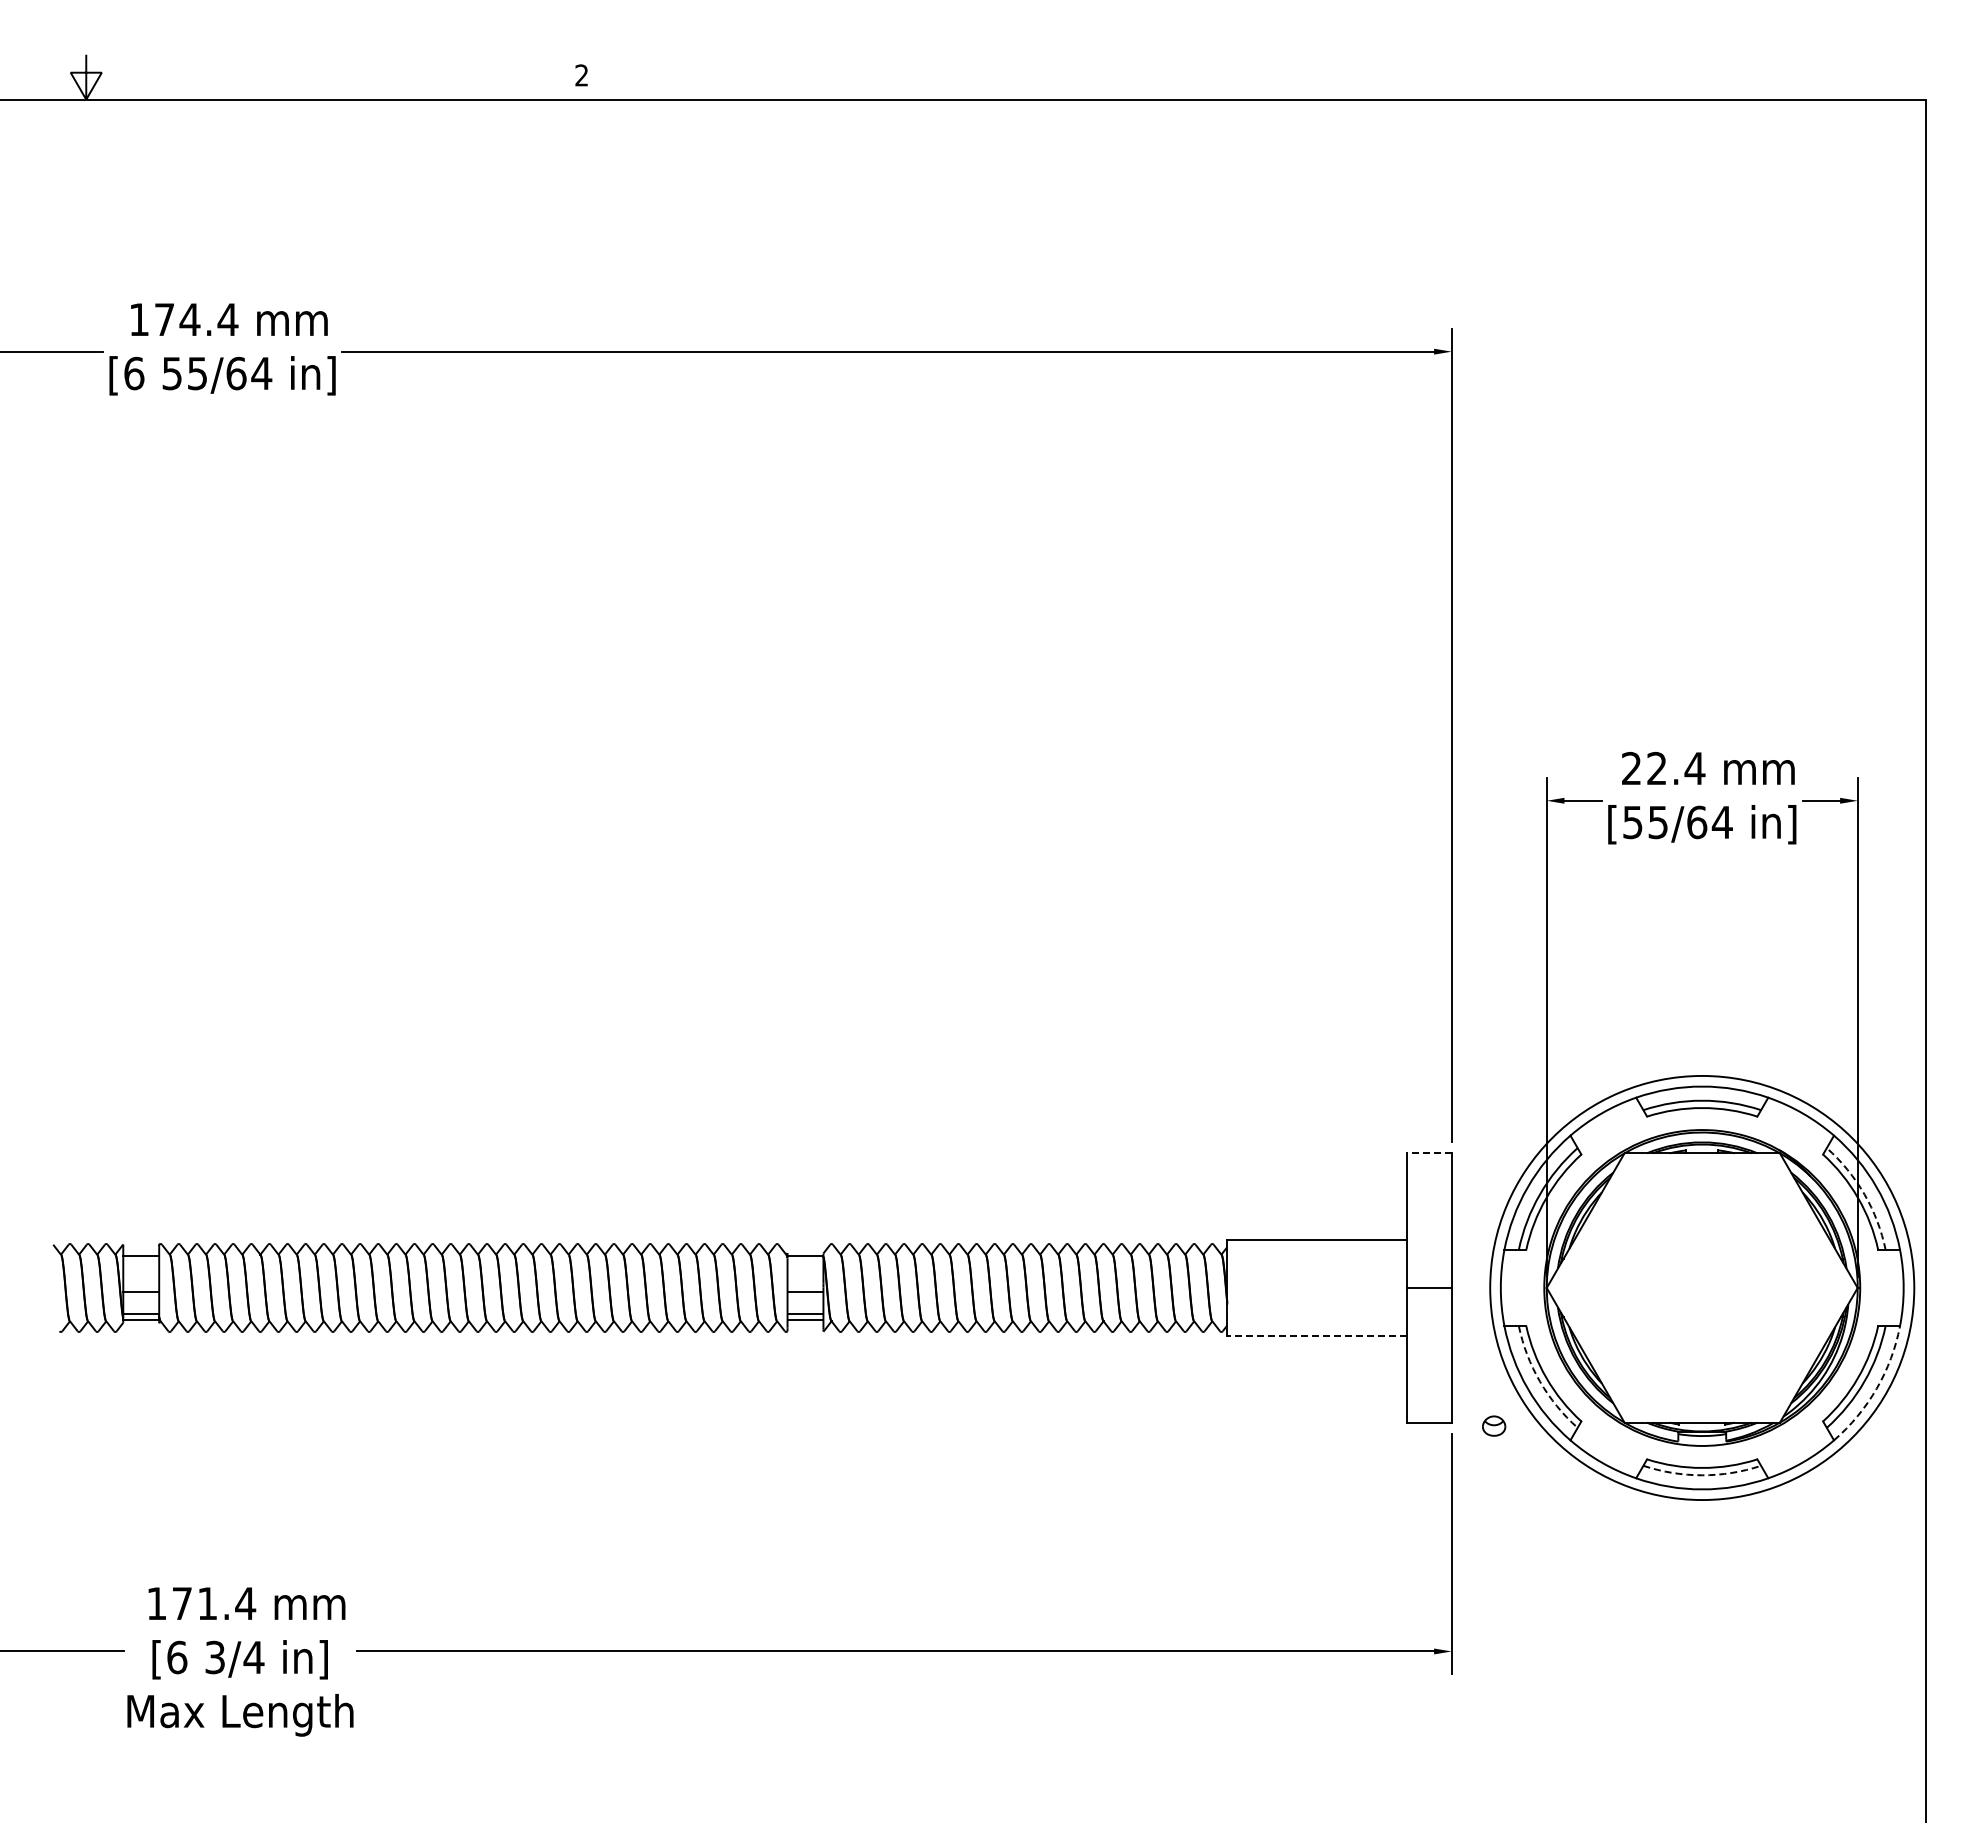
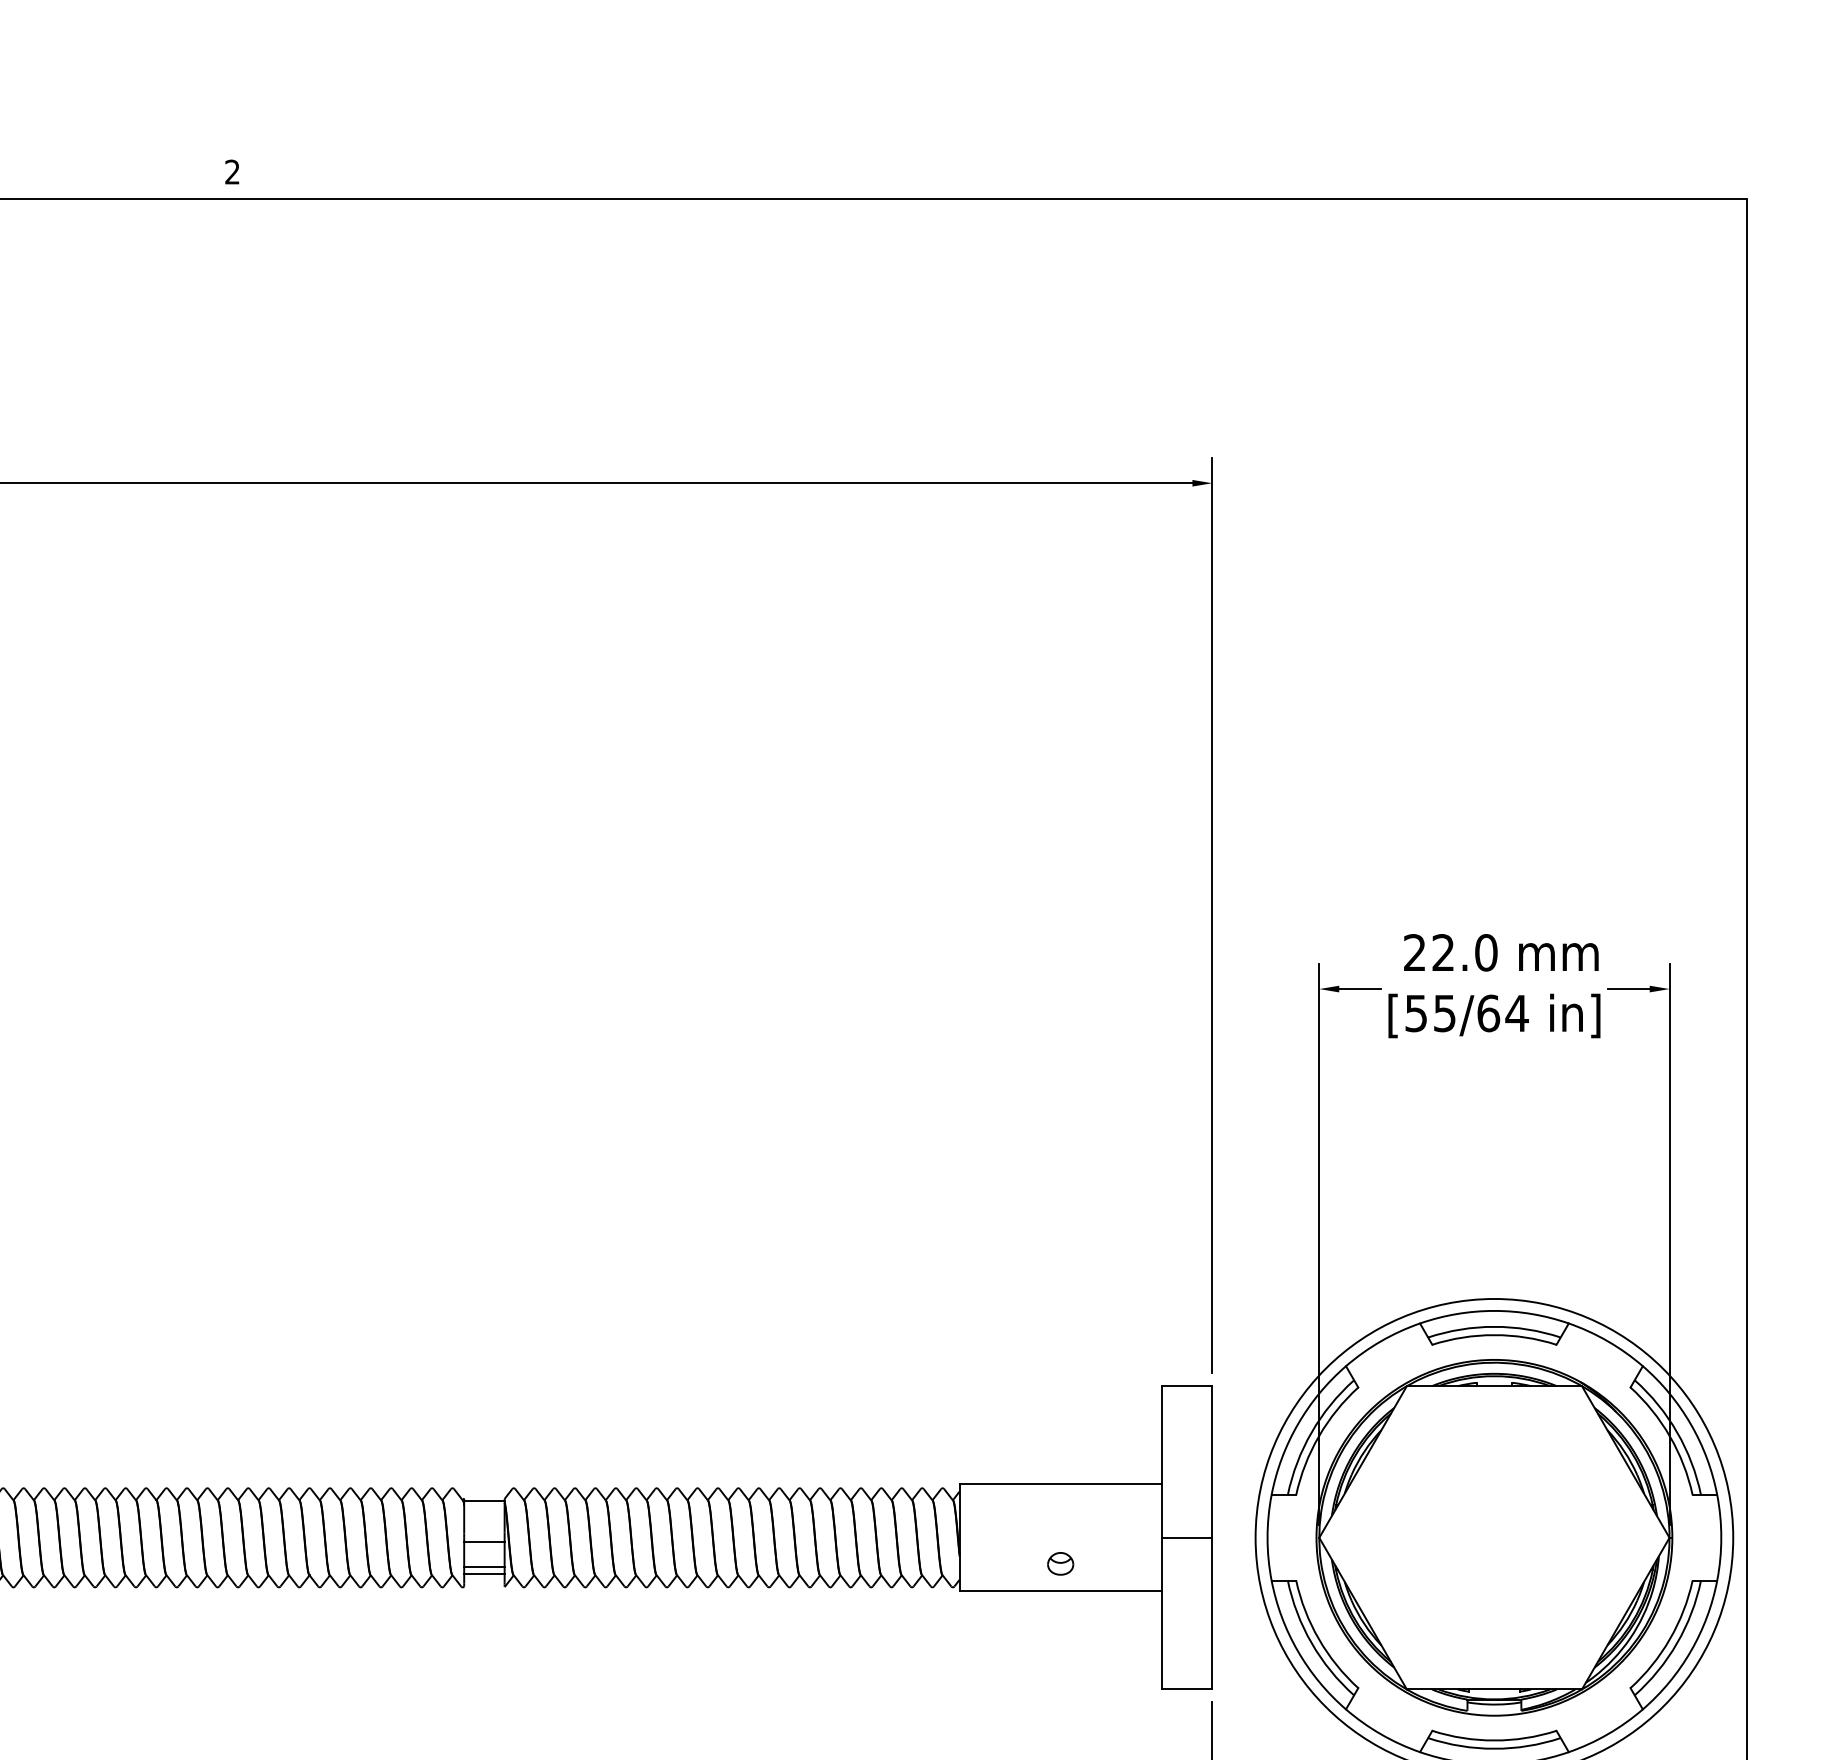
text: (1694, 768) -> (1485, 952), 22.4 -> 22.0
line: (1428, 1153) -> (1186, 1386), dashed -> solid
arc: (1864, 1194) -> (1677, 1432), dashed -> solid
line: (1317, 1335) -> (1061, 1591), dashed -> solid
arc: (1540, 1381) -> (1312, 1643), dashed -> solid
arc: (1876, 1388) -> (1690, 1651), dashed -> solid
part: (1494, 1425) -> (1061, 1563), moved
arc: (1702, 1475) -> (1494, 1748), dashed -> solid

